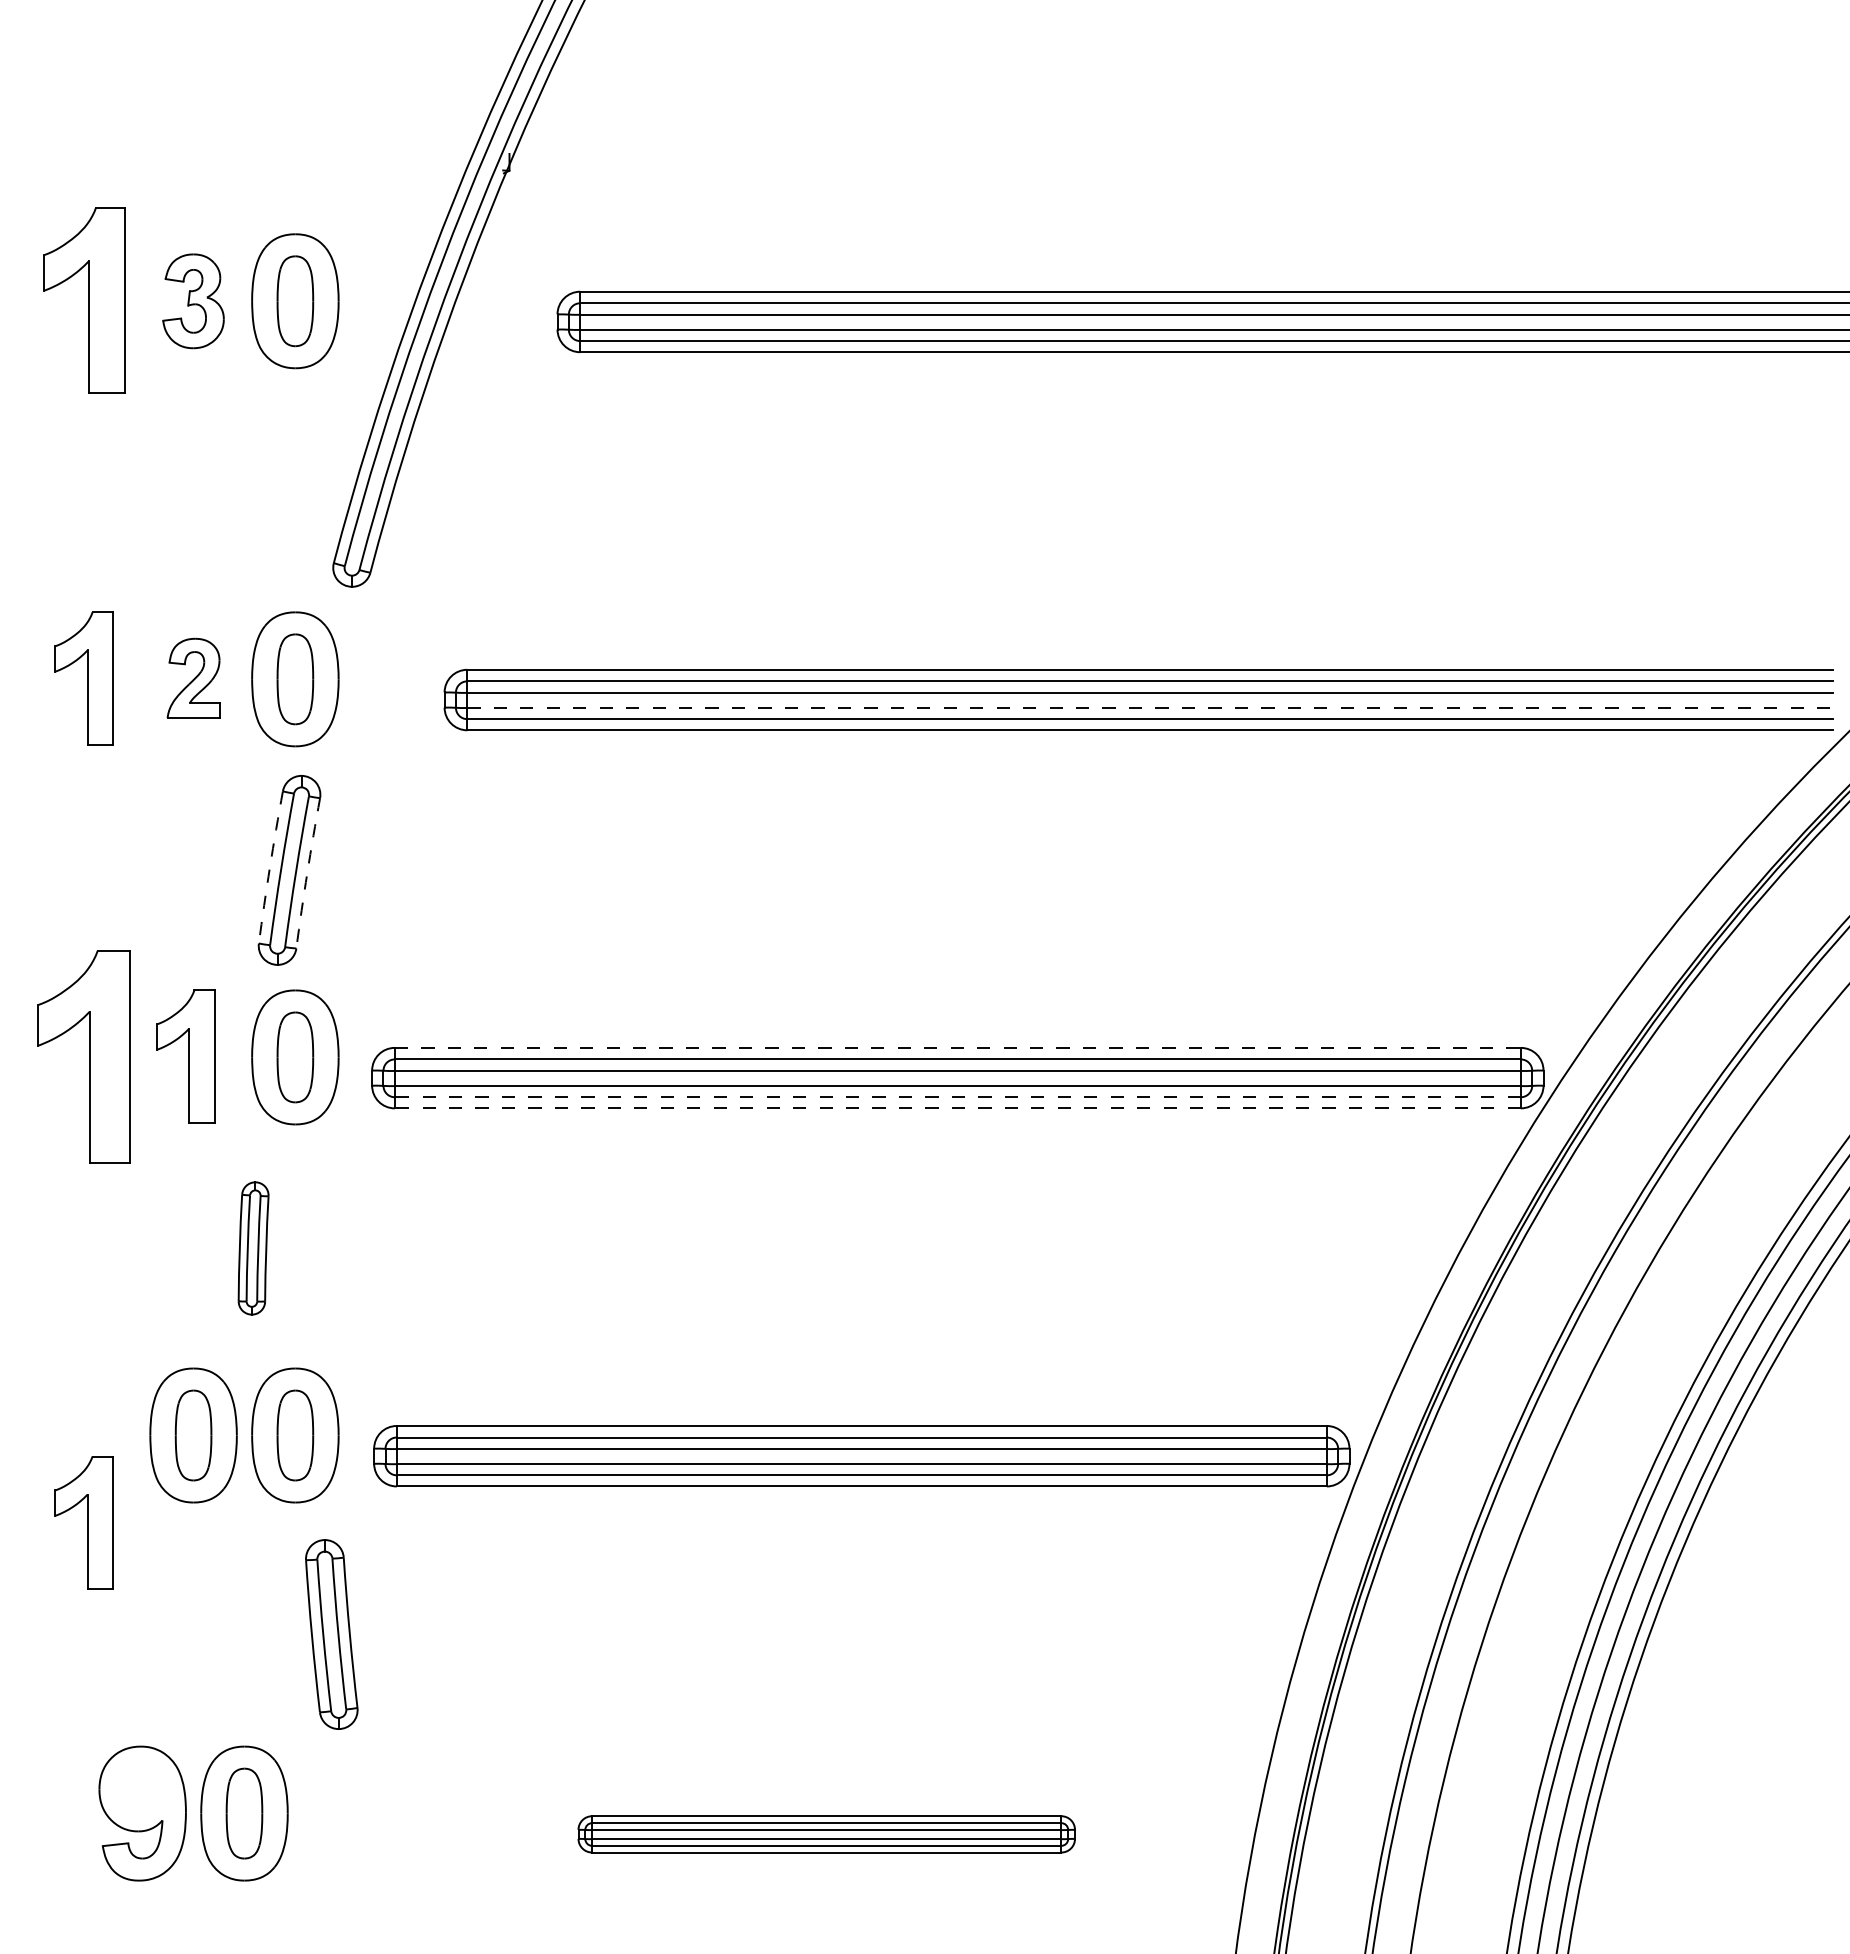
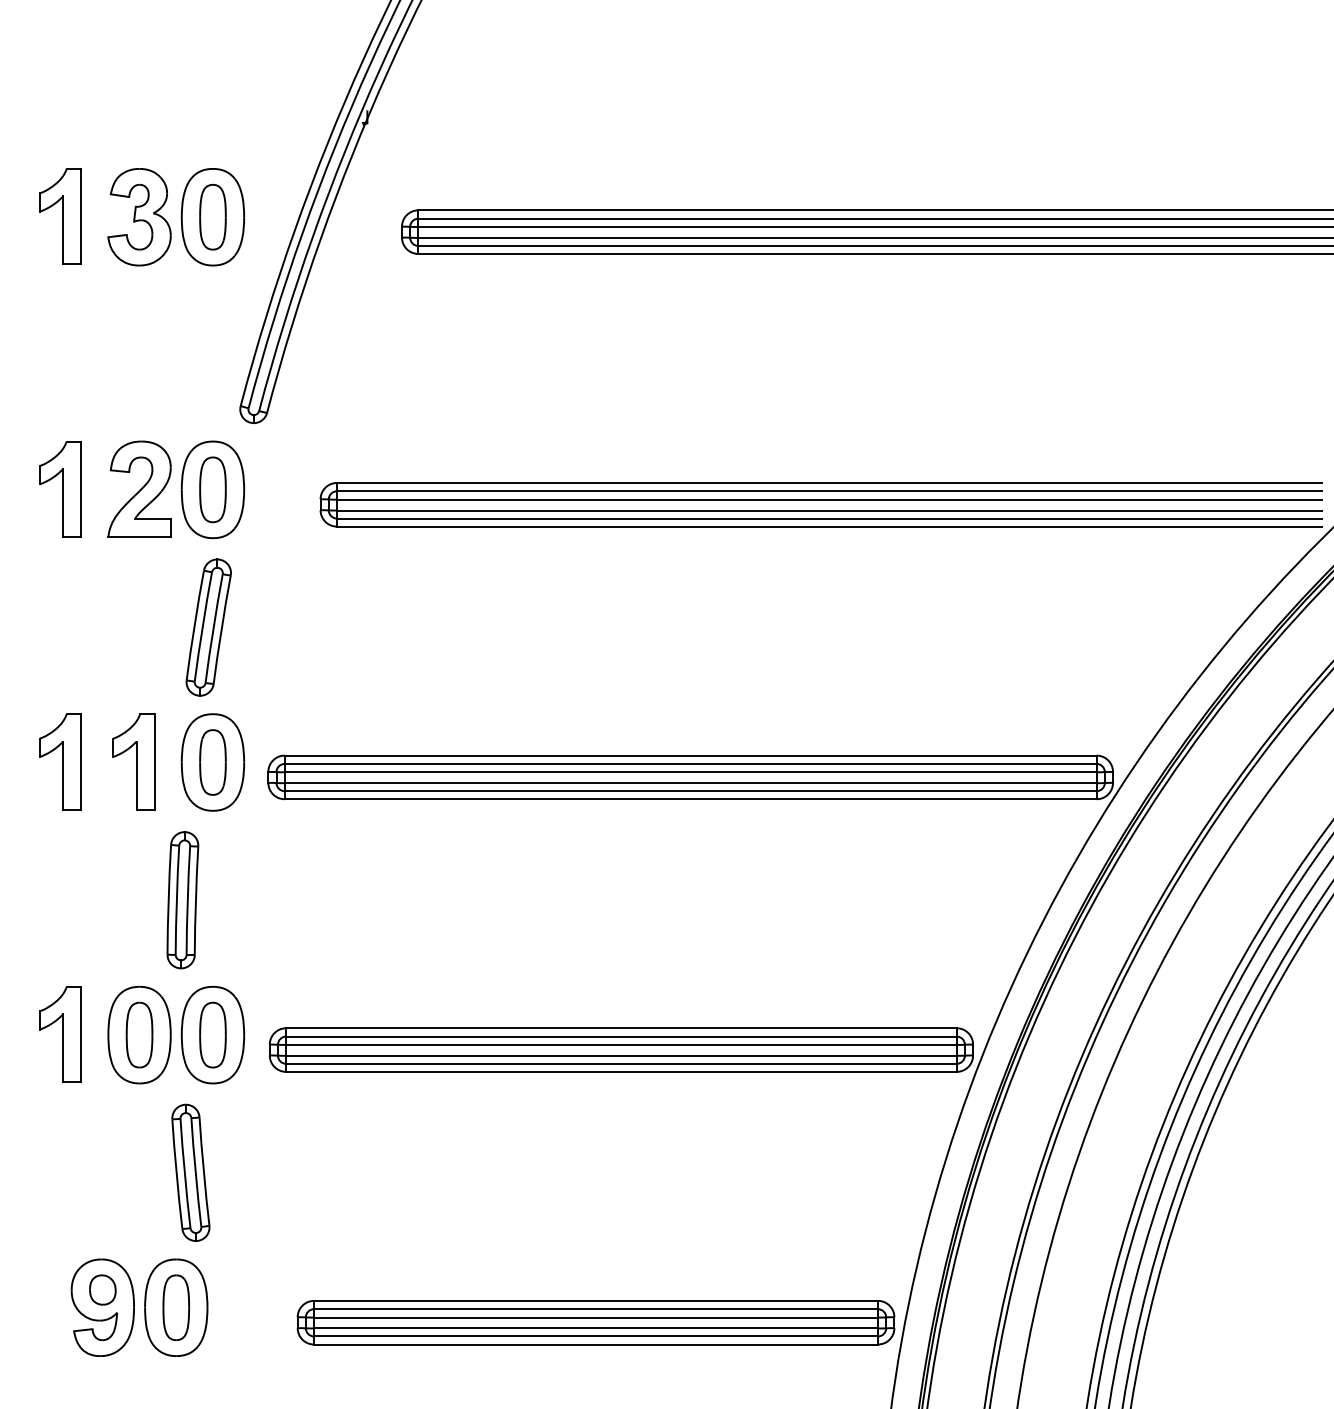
part: (83, 300) -> (60, 216), size x0.71
part: (193, 301) -> (139, 217), size x1.43
part: (193, 678) -> (139, 489), size x1.67
line: (1150, 708) -> (829, 510), dashed -> solid
arc: (269, 867) -> (194, 625), dashed -> solid
arc: (307, 873) -> (221, 629), dashed -> solid
line: (958, 1047) -> (691, 755), dashed -> solid
part: (83, 1056) -> (60, 761), size x0.62
line: (957, 1097) -> (690, 791), dashed -> solid
line: (957, 1108) -> (690, 799), dashed -> solid
part: (253, 1248) -> (182, 900), size x1.43
part: (83, 1522) -> (60, 1034), moved
part: (331, 1634) -> (190, 1172), moved
part: (142, 1788) -> (102, 1289), added
part: (826, 1834) -> (595, 1322), size x1.67

